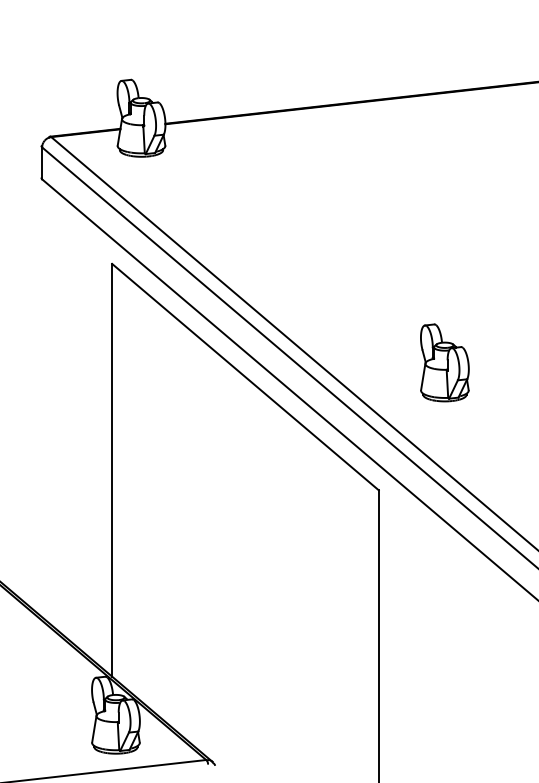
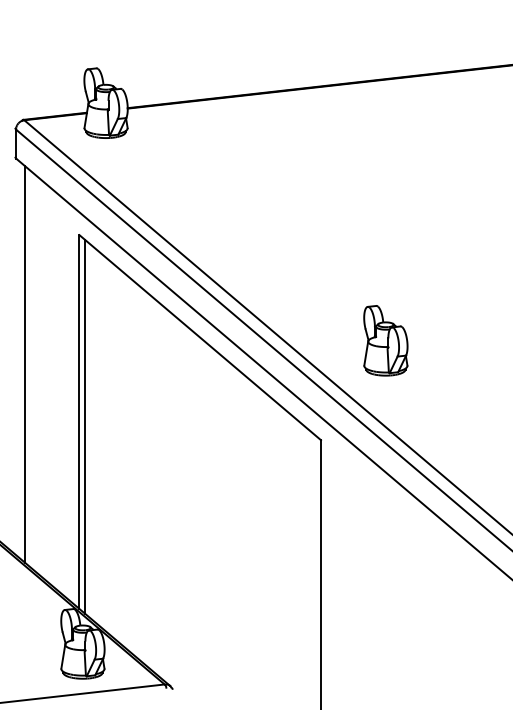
part: (444, 362) -> (385, 340), moved
line: (52, 406) -> (25, 364), added
line: (118, 475) -> (85, 426), added

